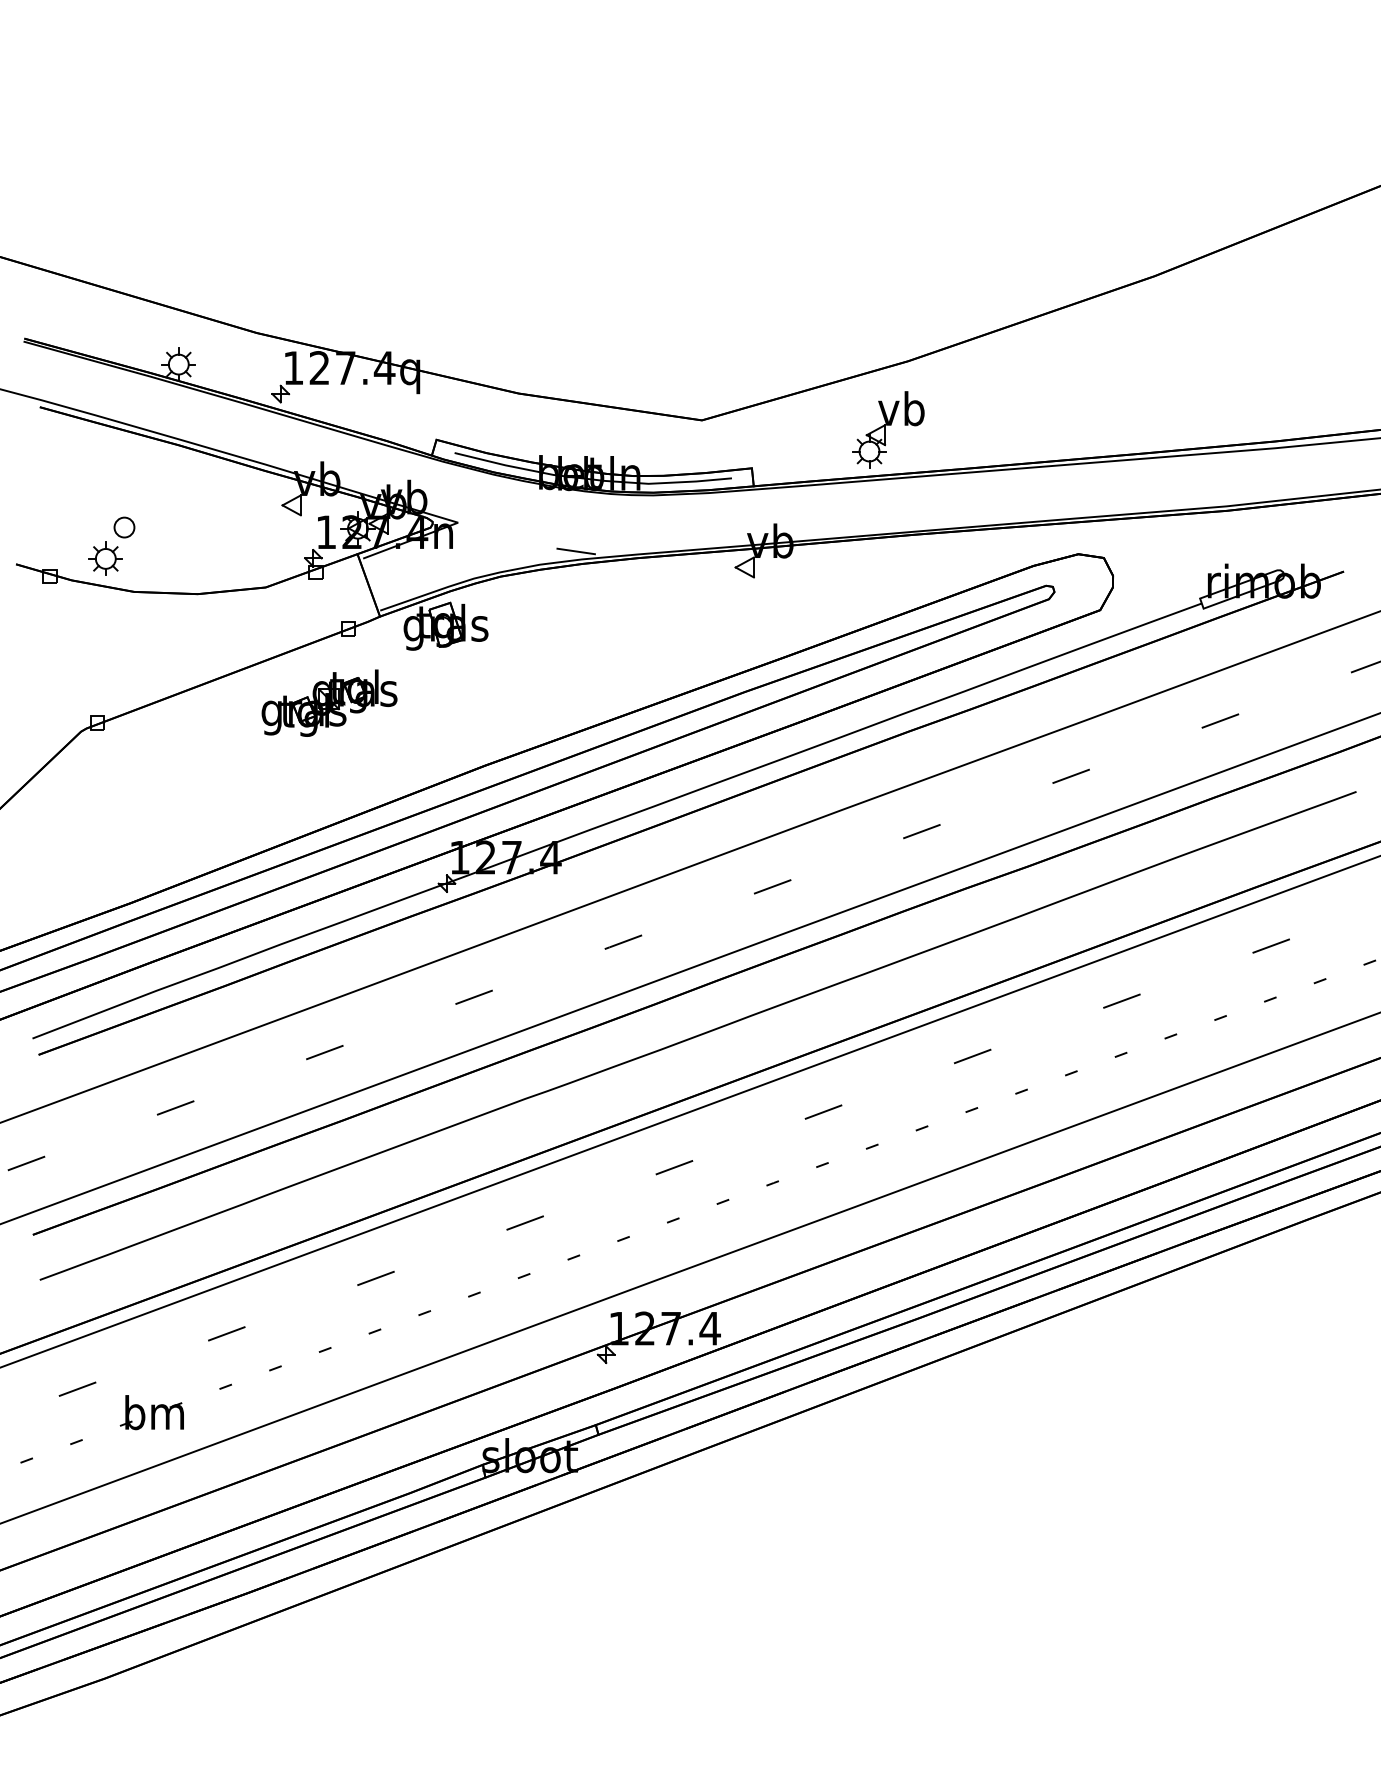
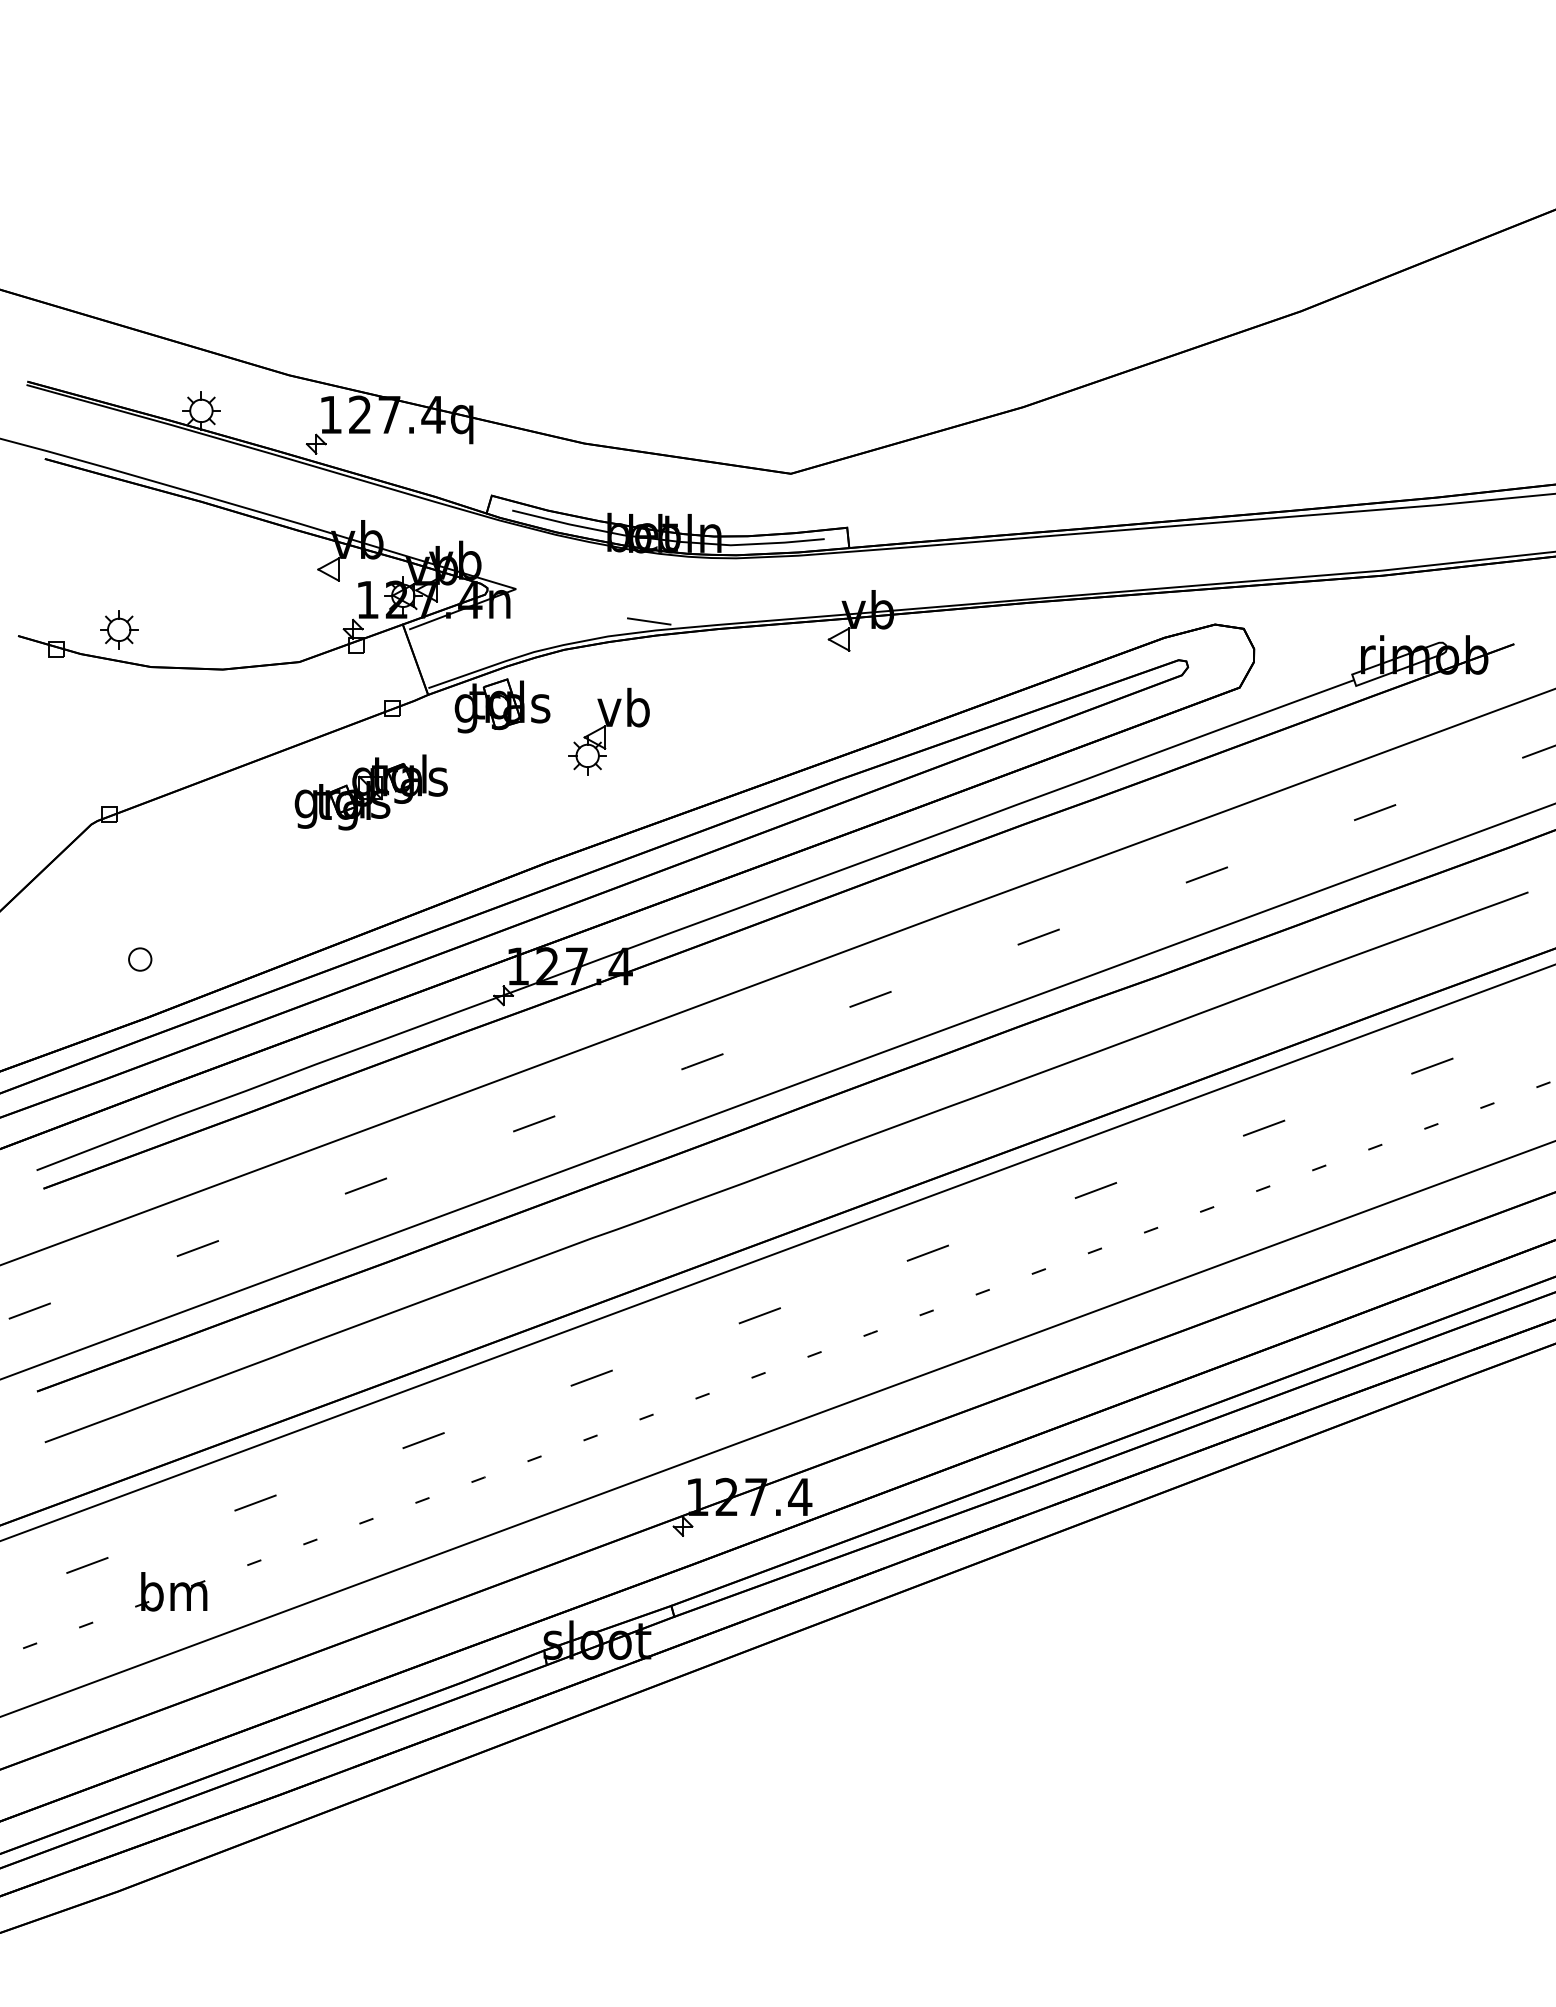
part: (887, 429) -> (608, 731), moved
part: (124, 527) -> (140, 959), moved

